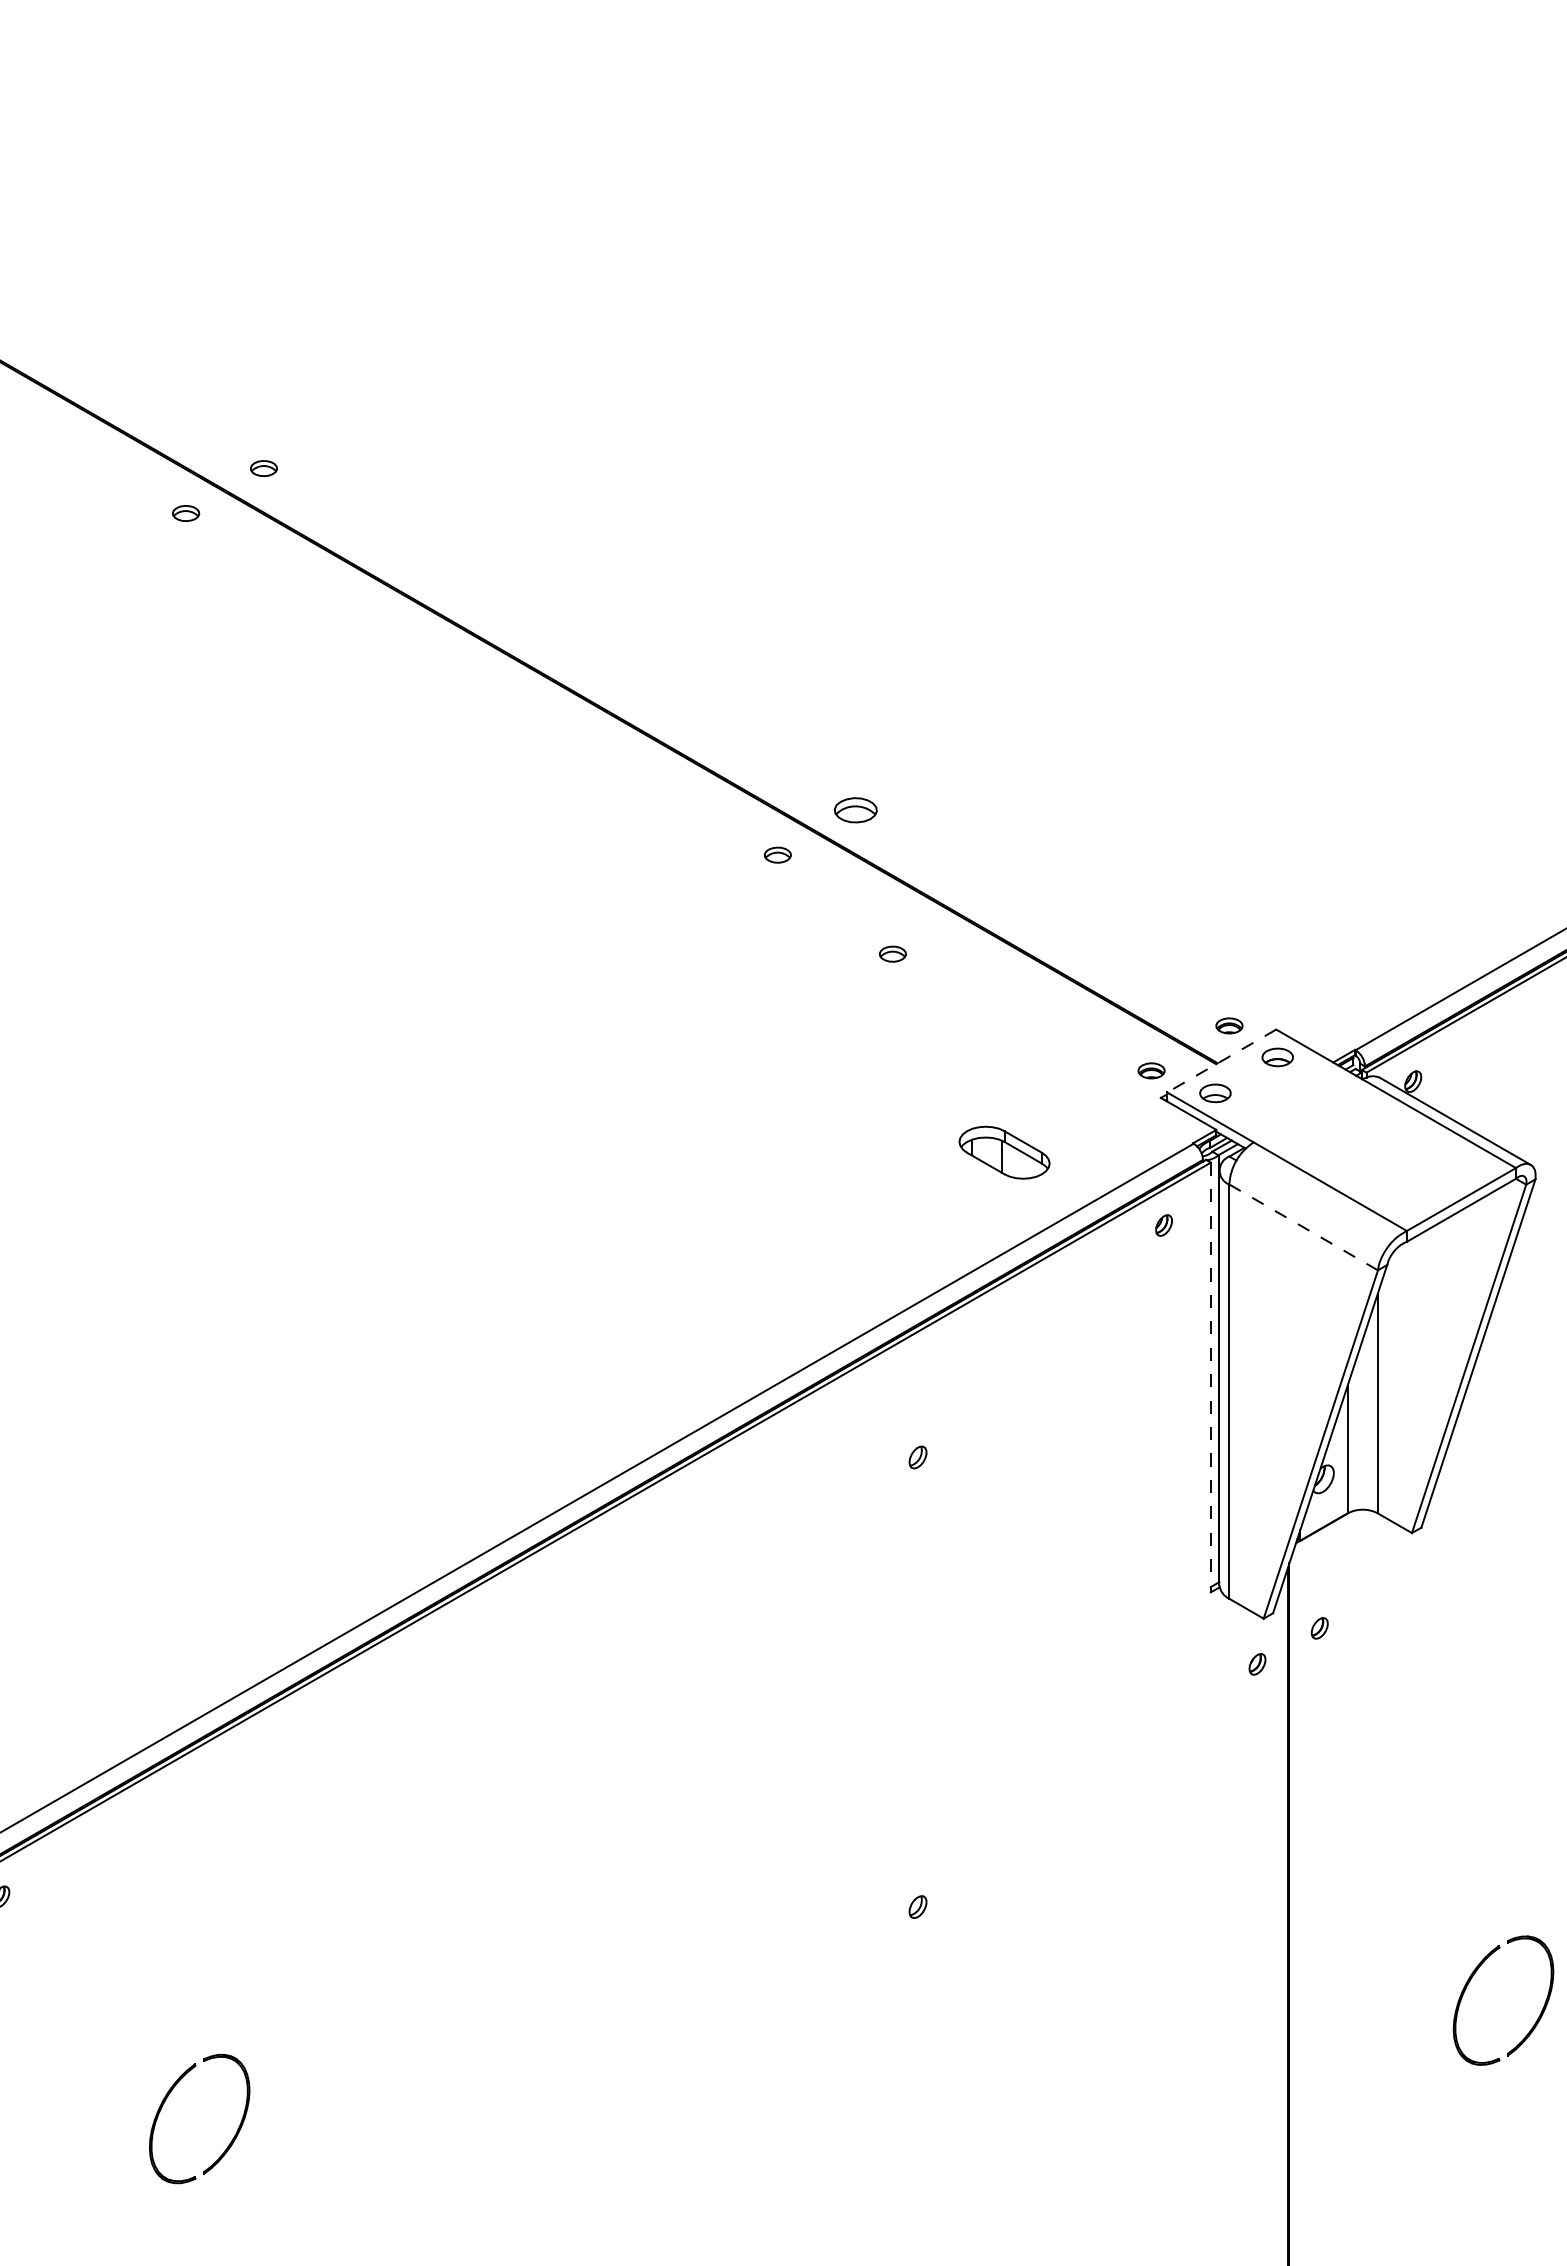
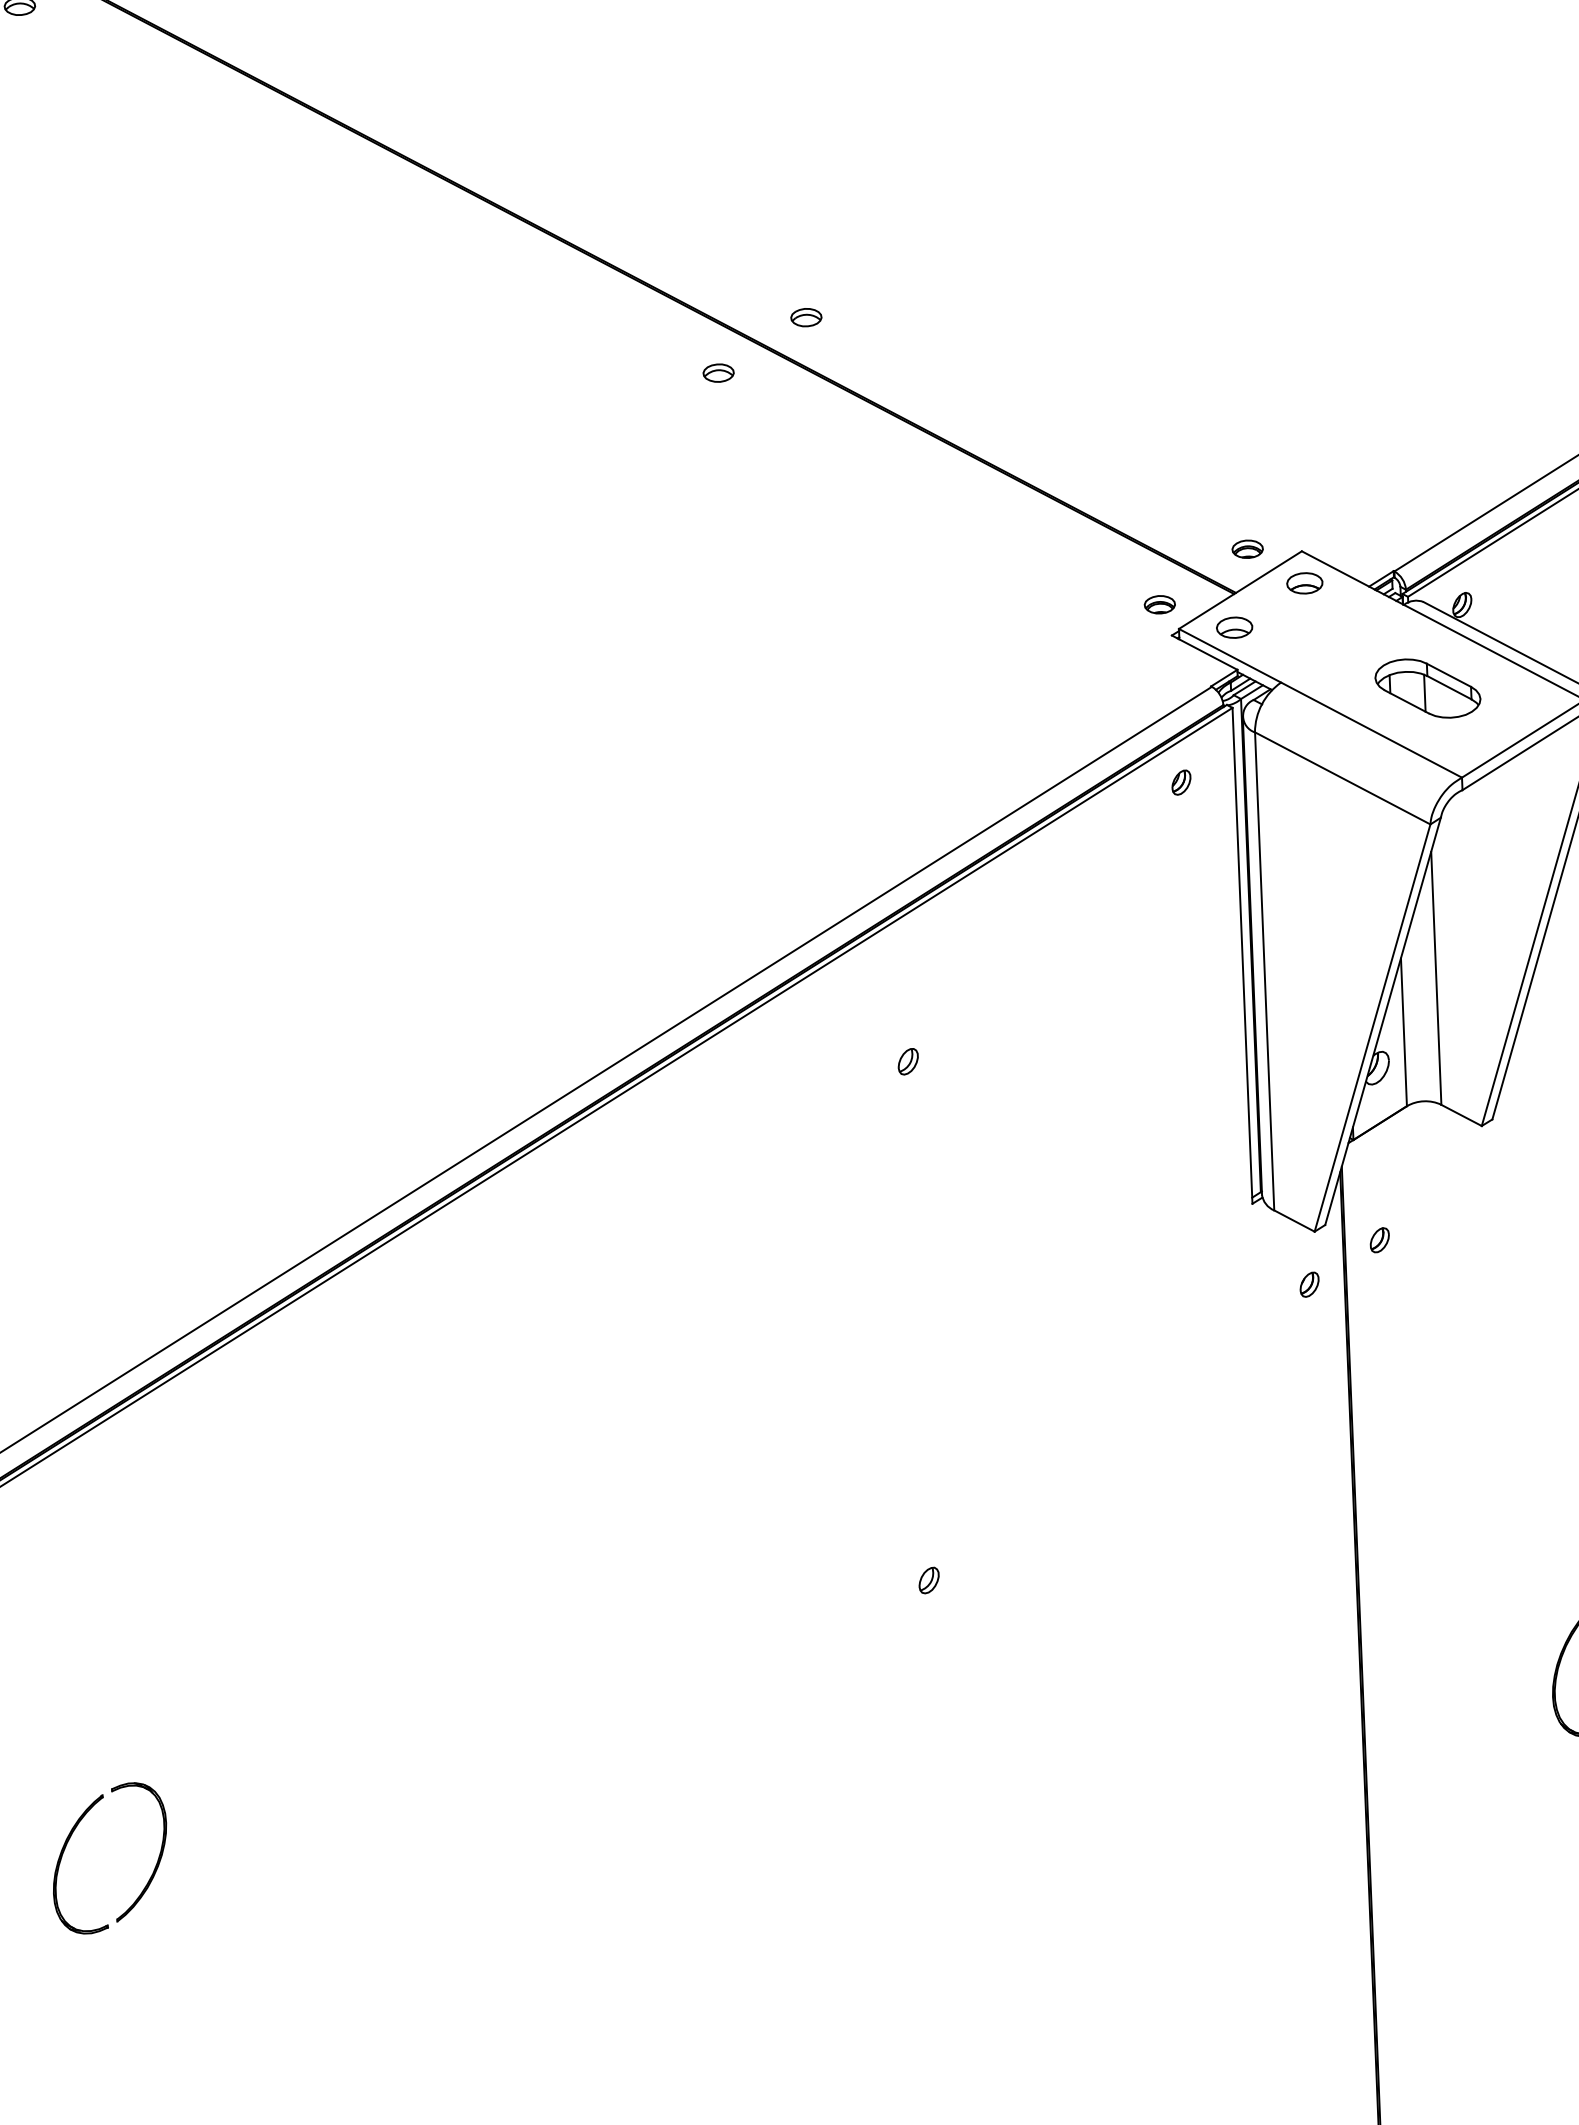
part: (855, 809) -> (806, 316), size x0.62
part: (892, 953) -> (855, 481), removed
line: (1221, 1061) -> (1240, 590), dashed -> solid
part: (1004, 1152) -> (1427, 688), moved
line: (1303, 1227) -> (1342, 778), dashed -> solid
line: (1210, 1377) -> (1242, 955), dashed -> solid

